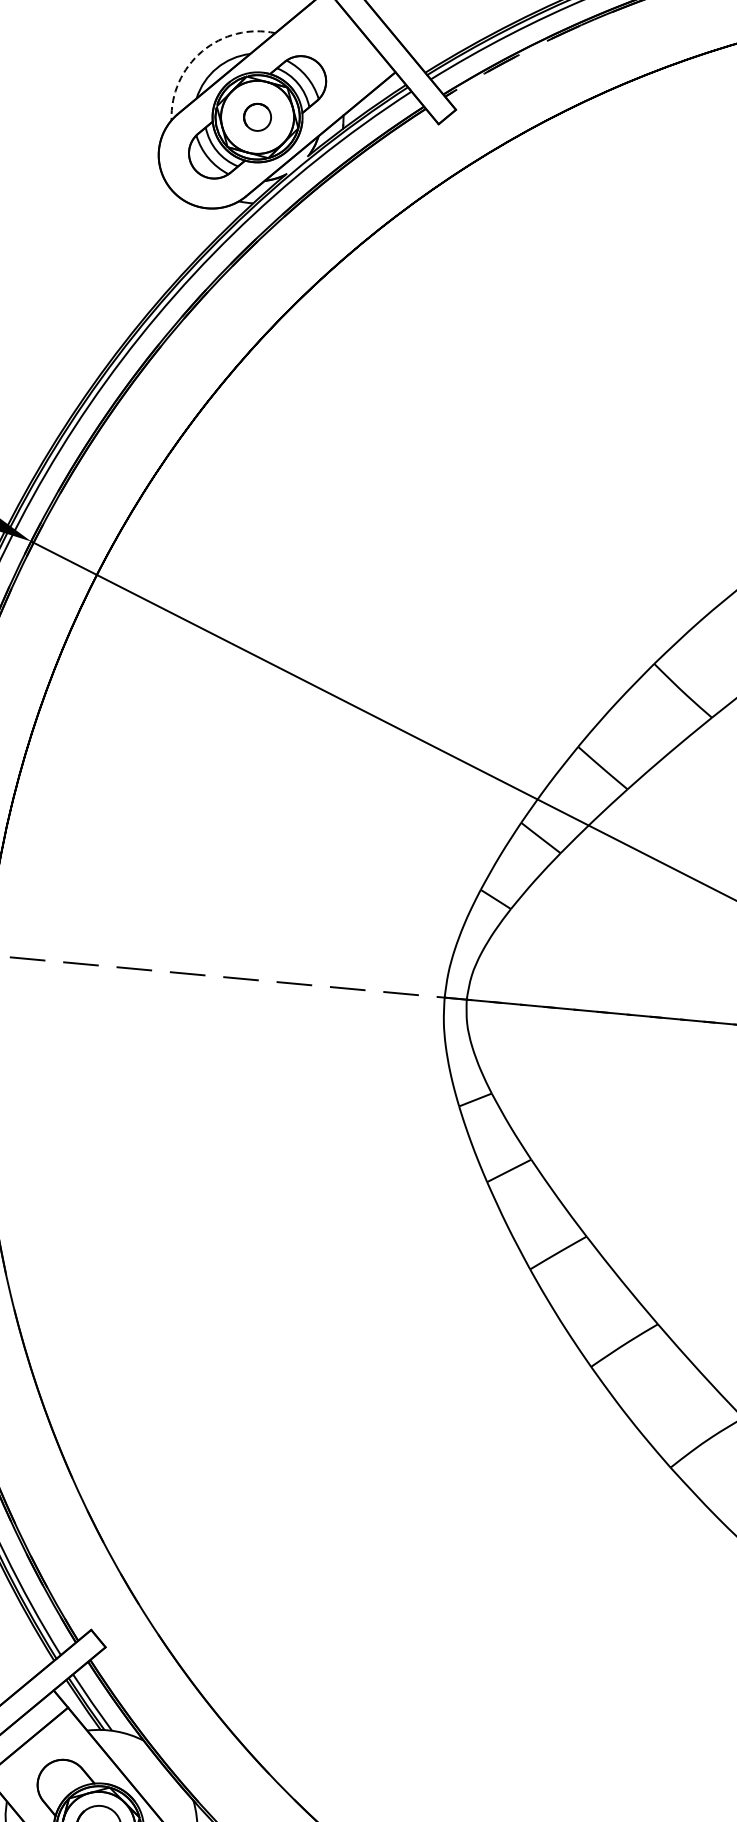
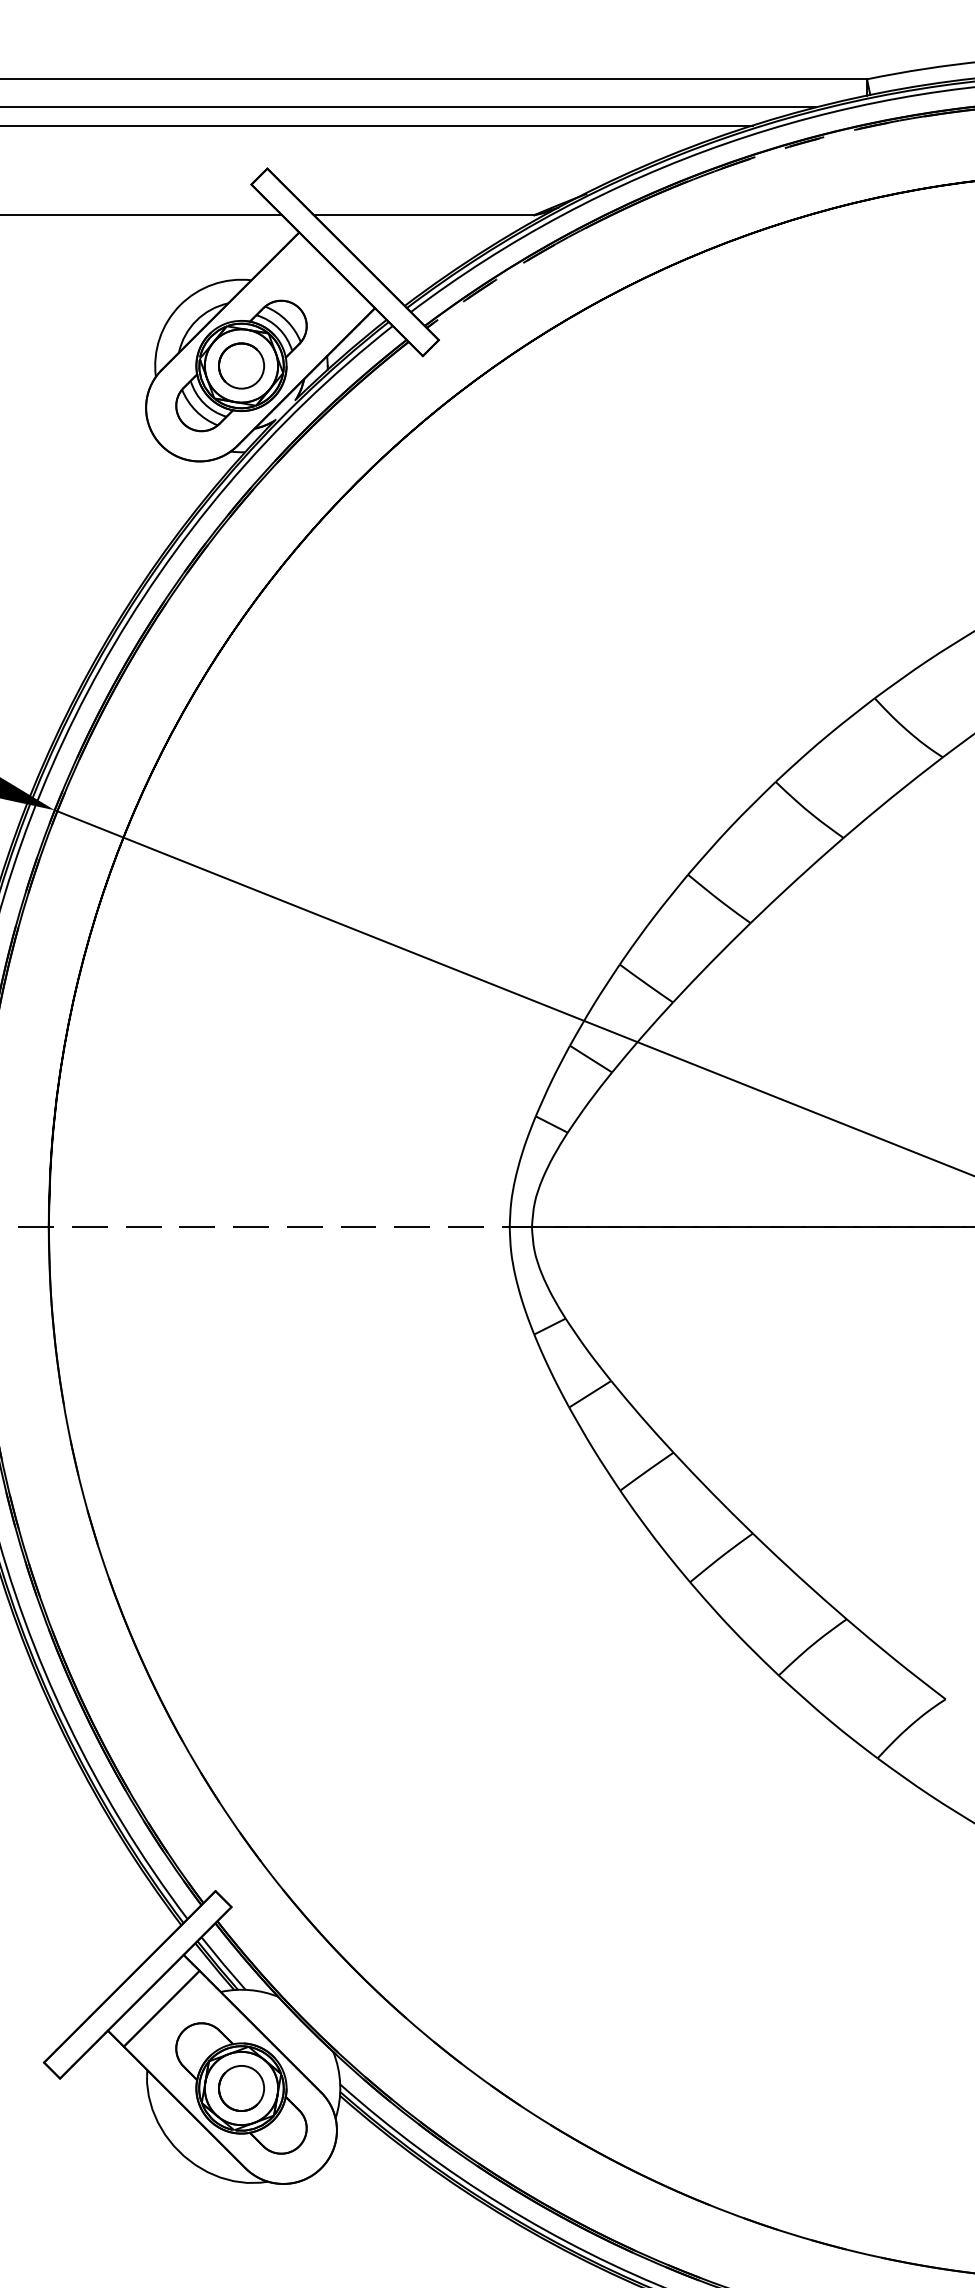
arc: (202, 51) -> (180, 305), dashed -> solid
circle: (257, 116) -> (241, 365), size x1.67

